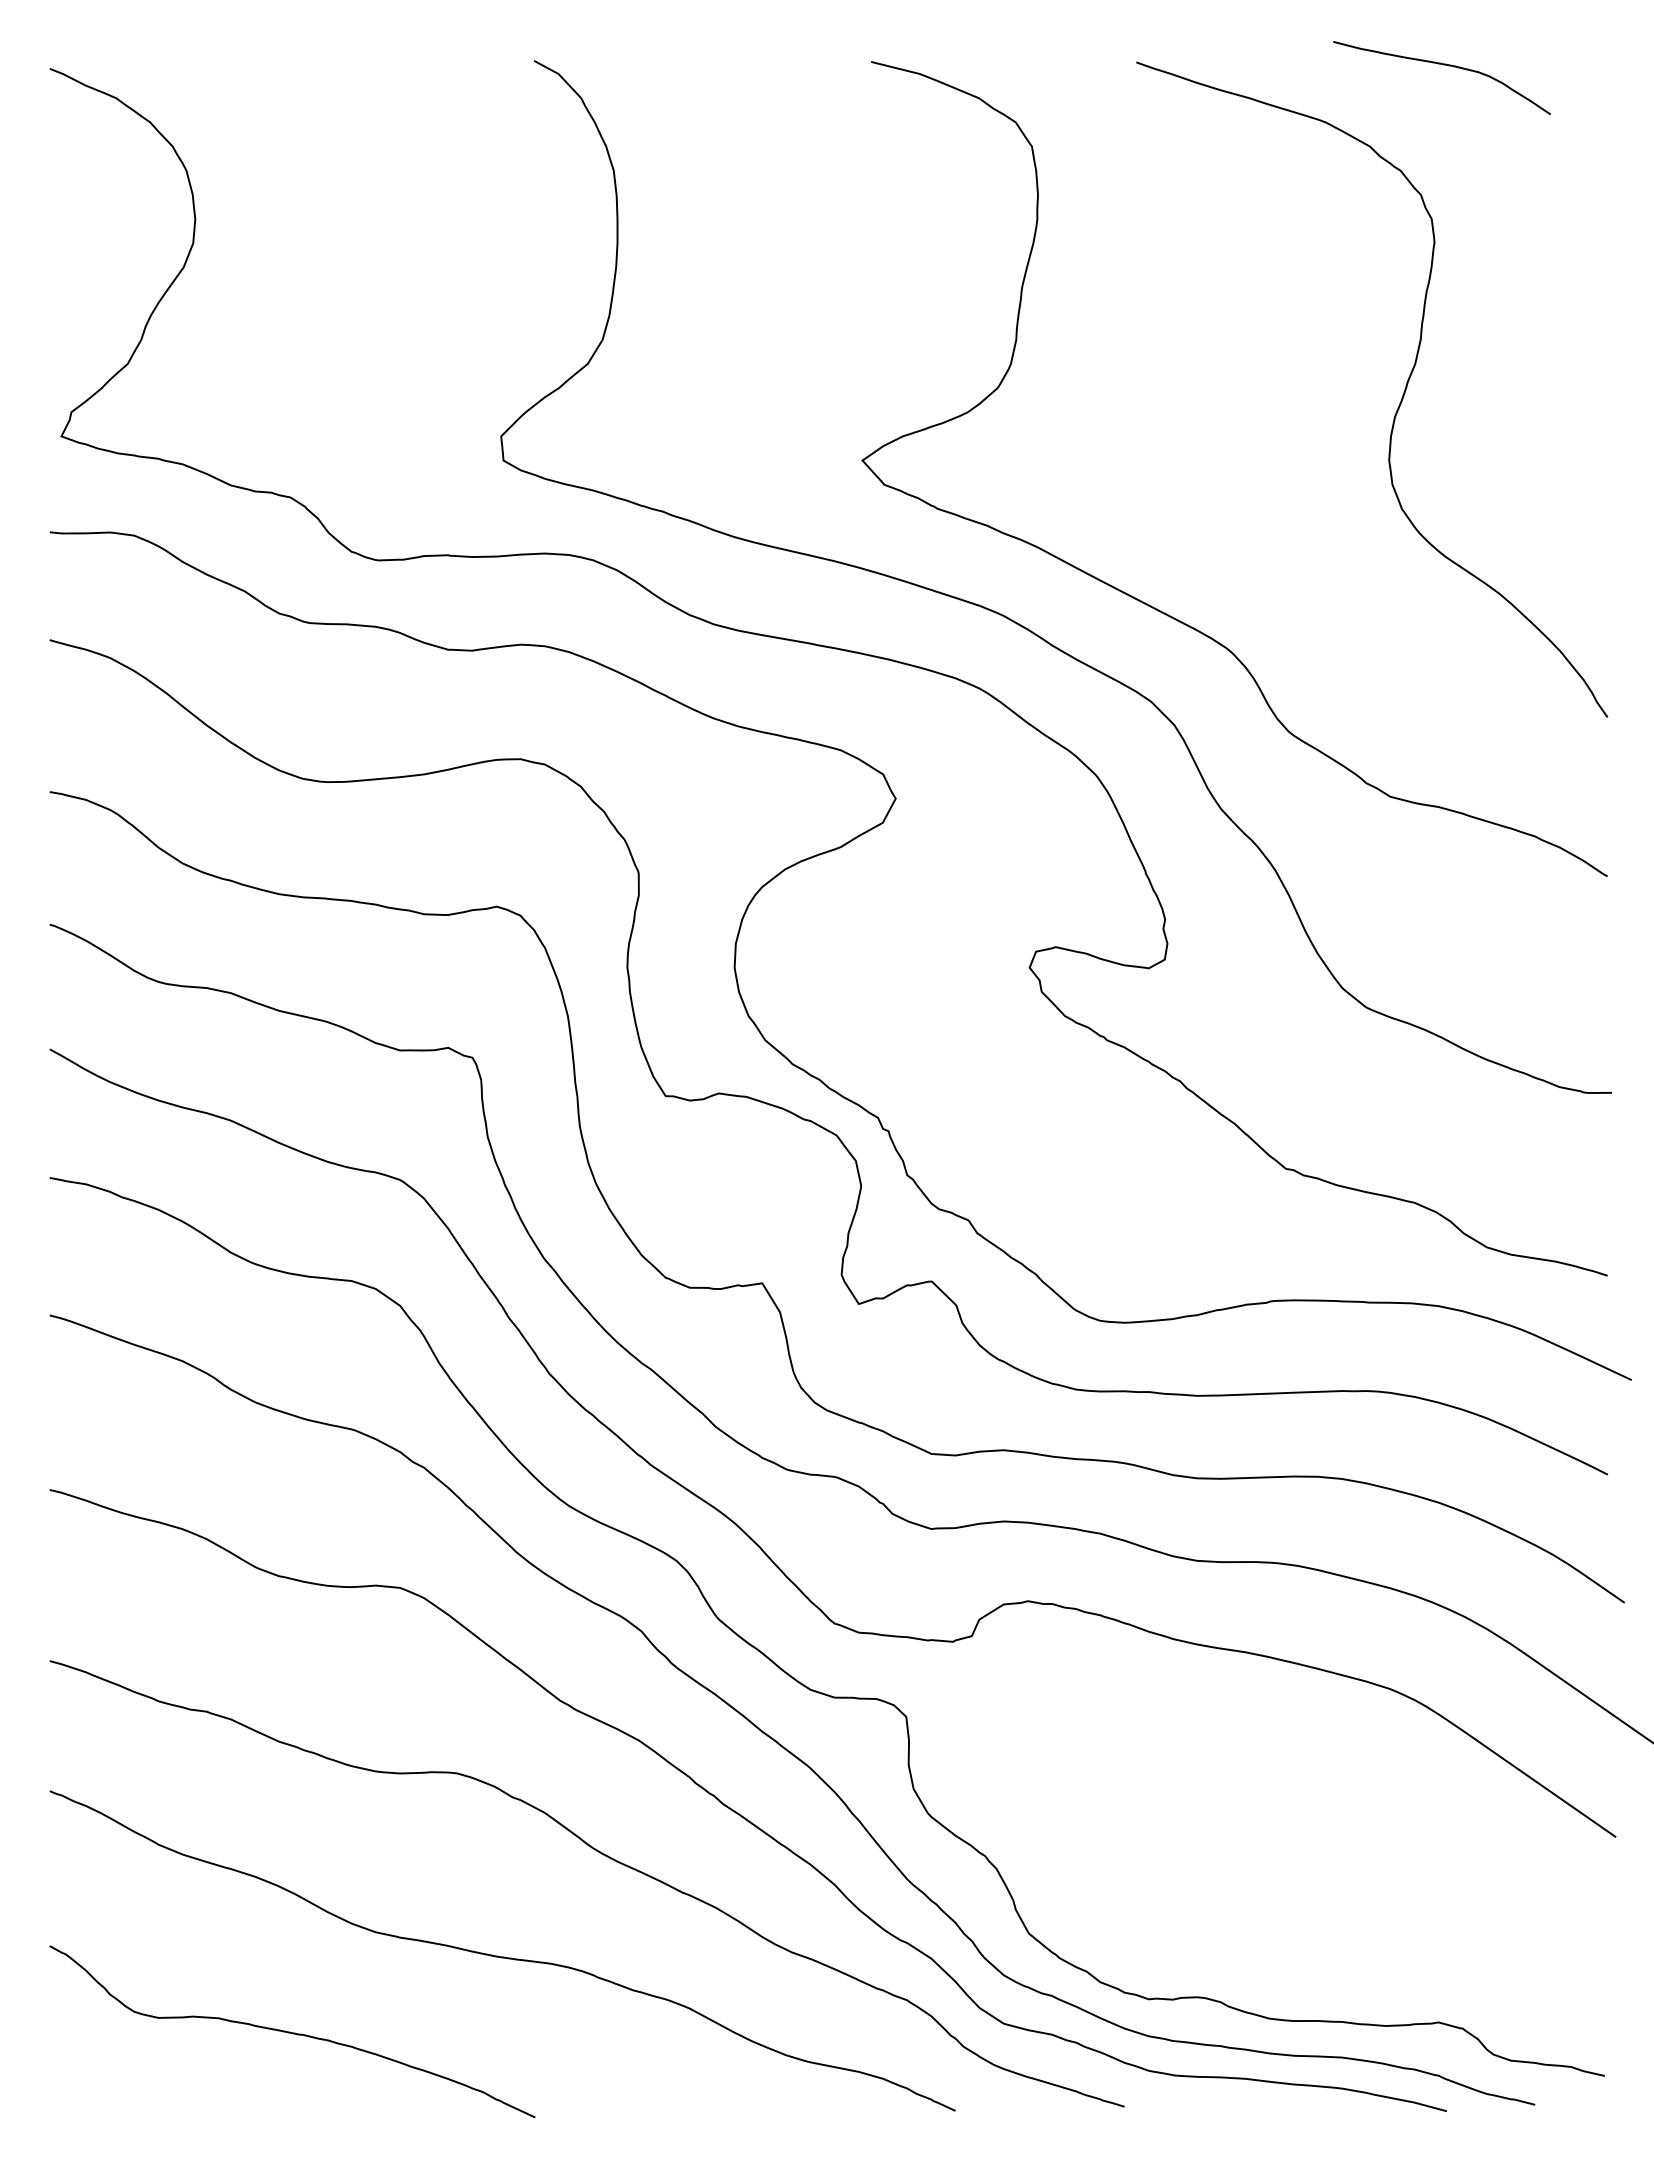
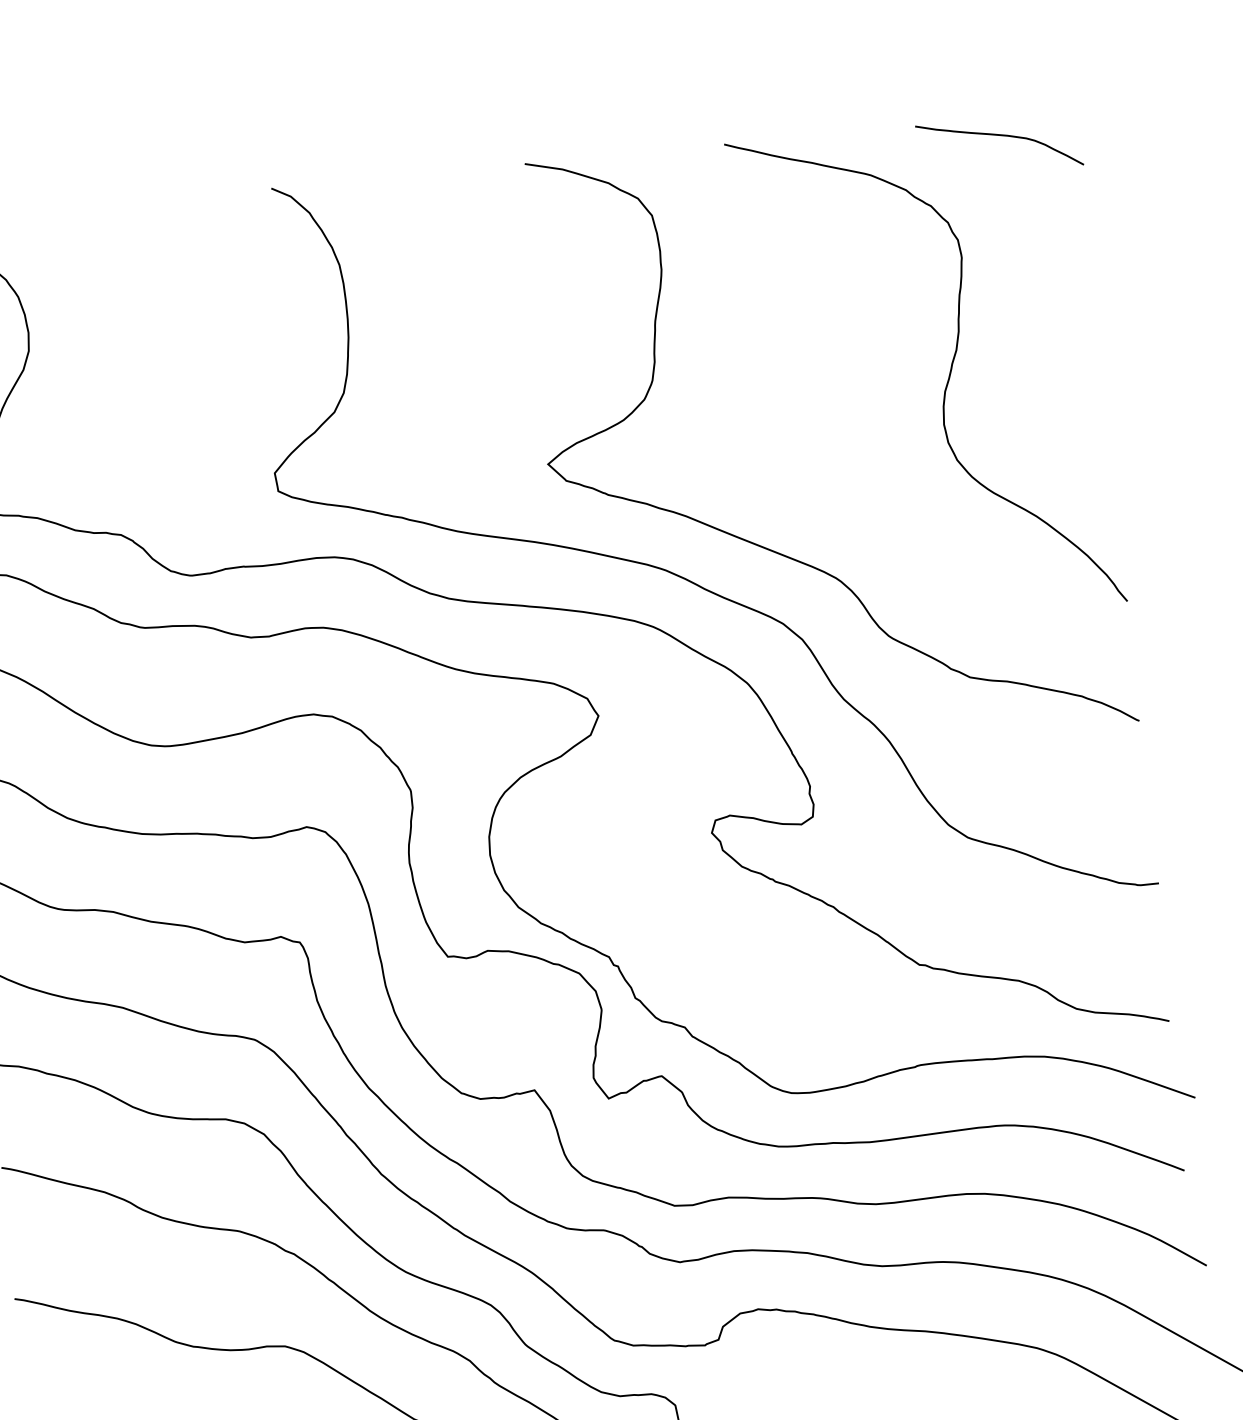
curve: (1443, 65) -> (999, 136), moved

